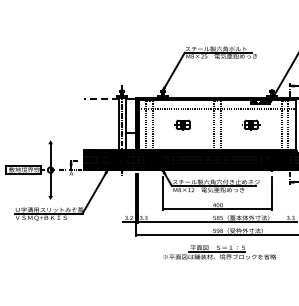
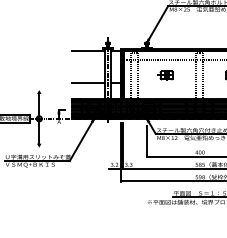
line: (101, 99) -> (88, 50), dashed -> solid
line: (101, 133) -> (88, 83), added

